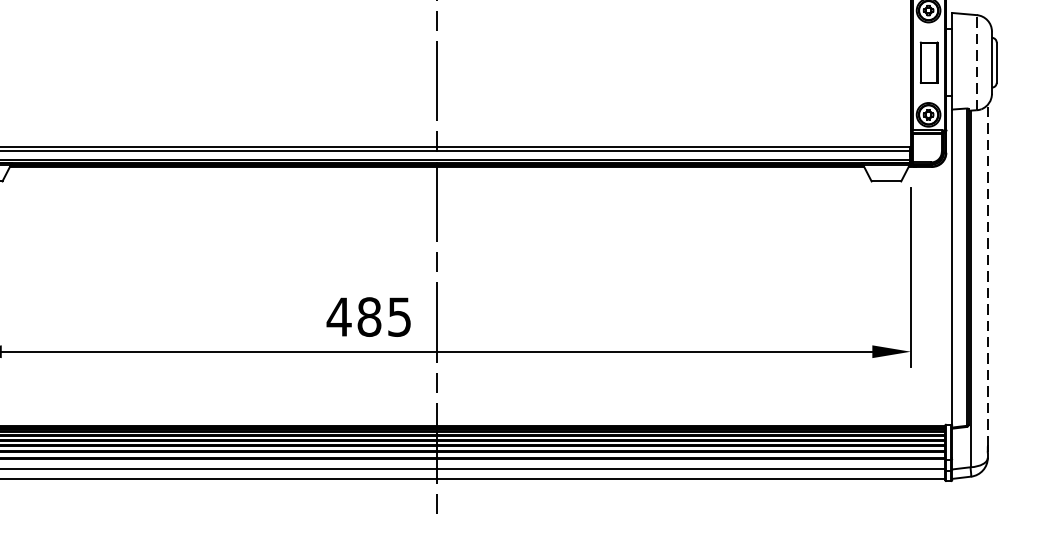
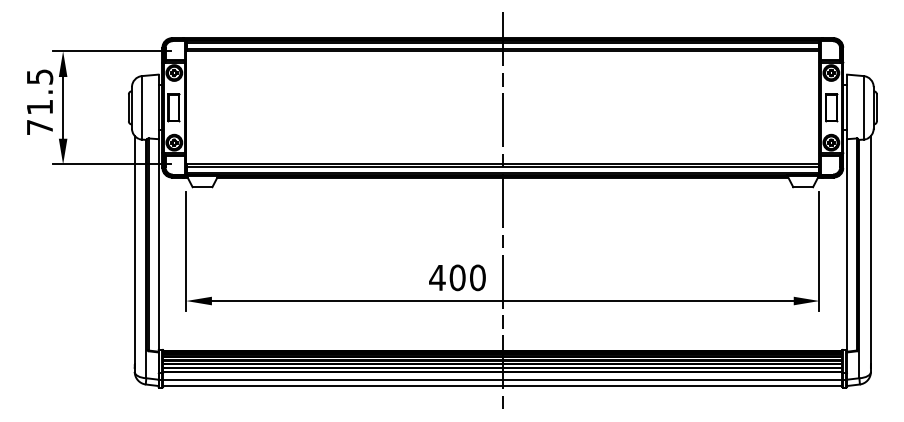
line: (976, 62) -> (863, 107), dashed -> solid
line: (987, 274) -> (870, 249), dashed -> solid
text: (384, 316) -> (467, 277), 485 -> 400

